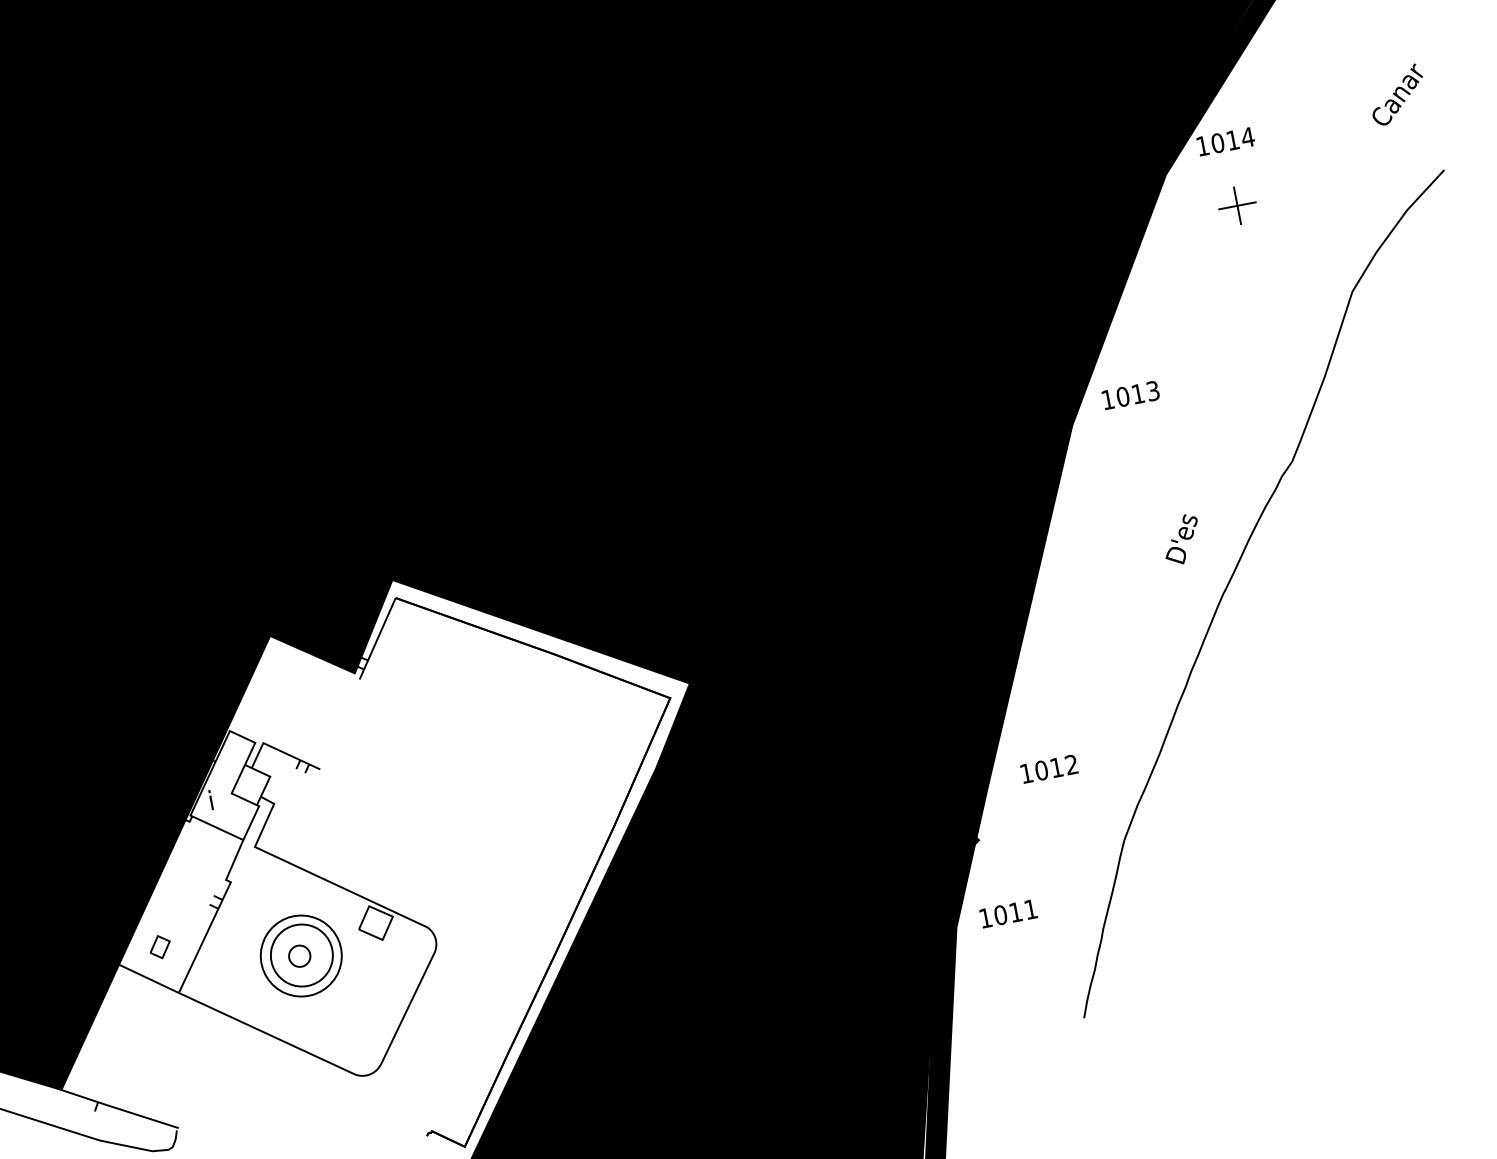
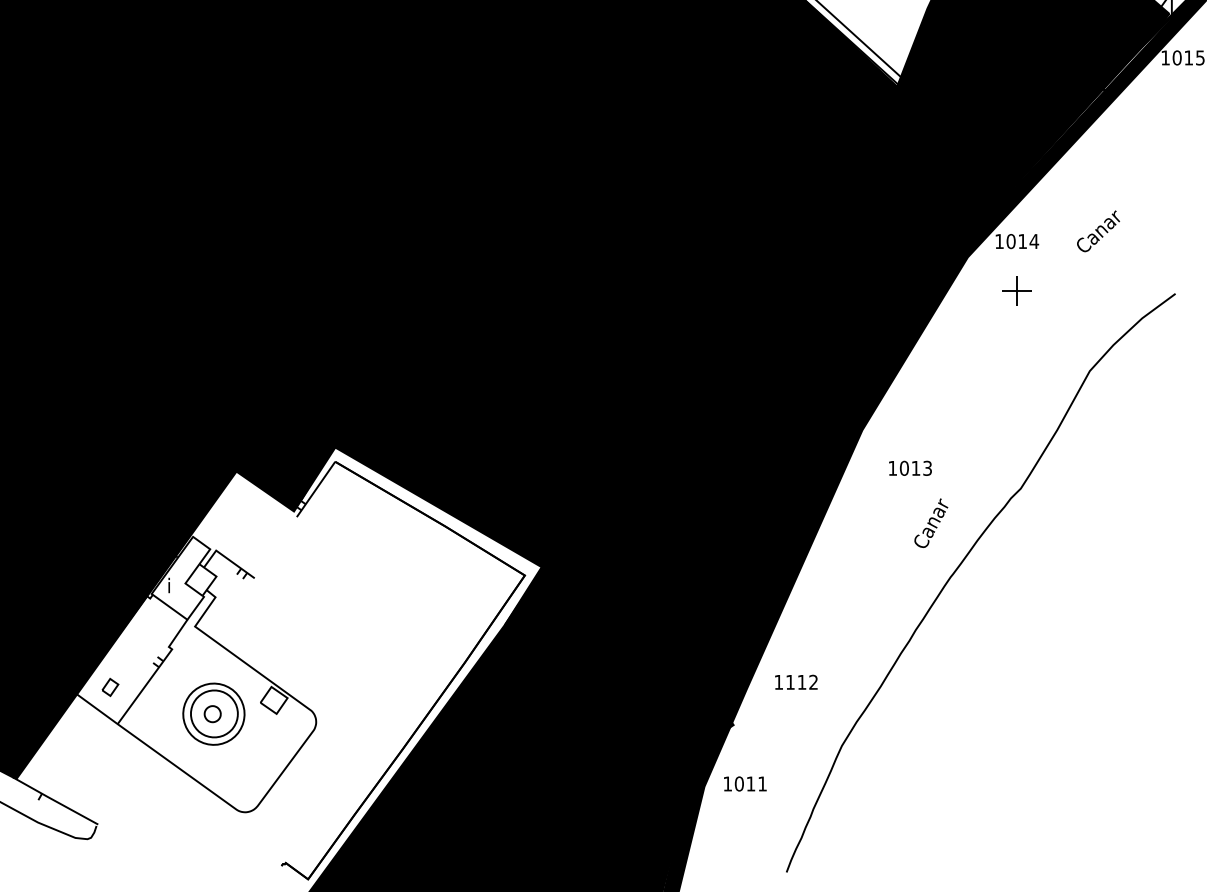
text: (1397, 95) -> (1098, 231), moved
text: (1130, 394) -> (910, 467), moved
text: (1183, 529) -> (930, 523), D'es -> Canar
text: (1041, 769) -> (790, 681), 1012 -> 1112

